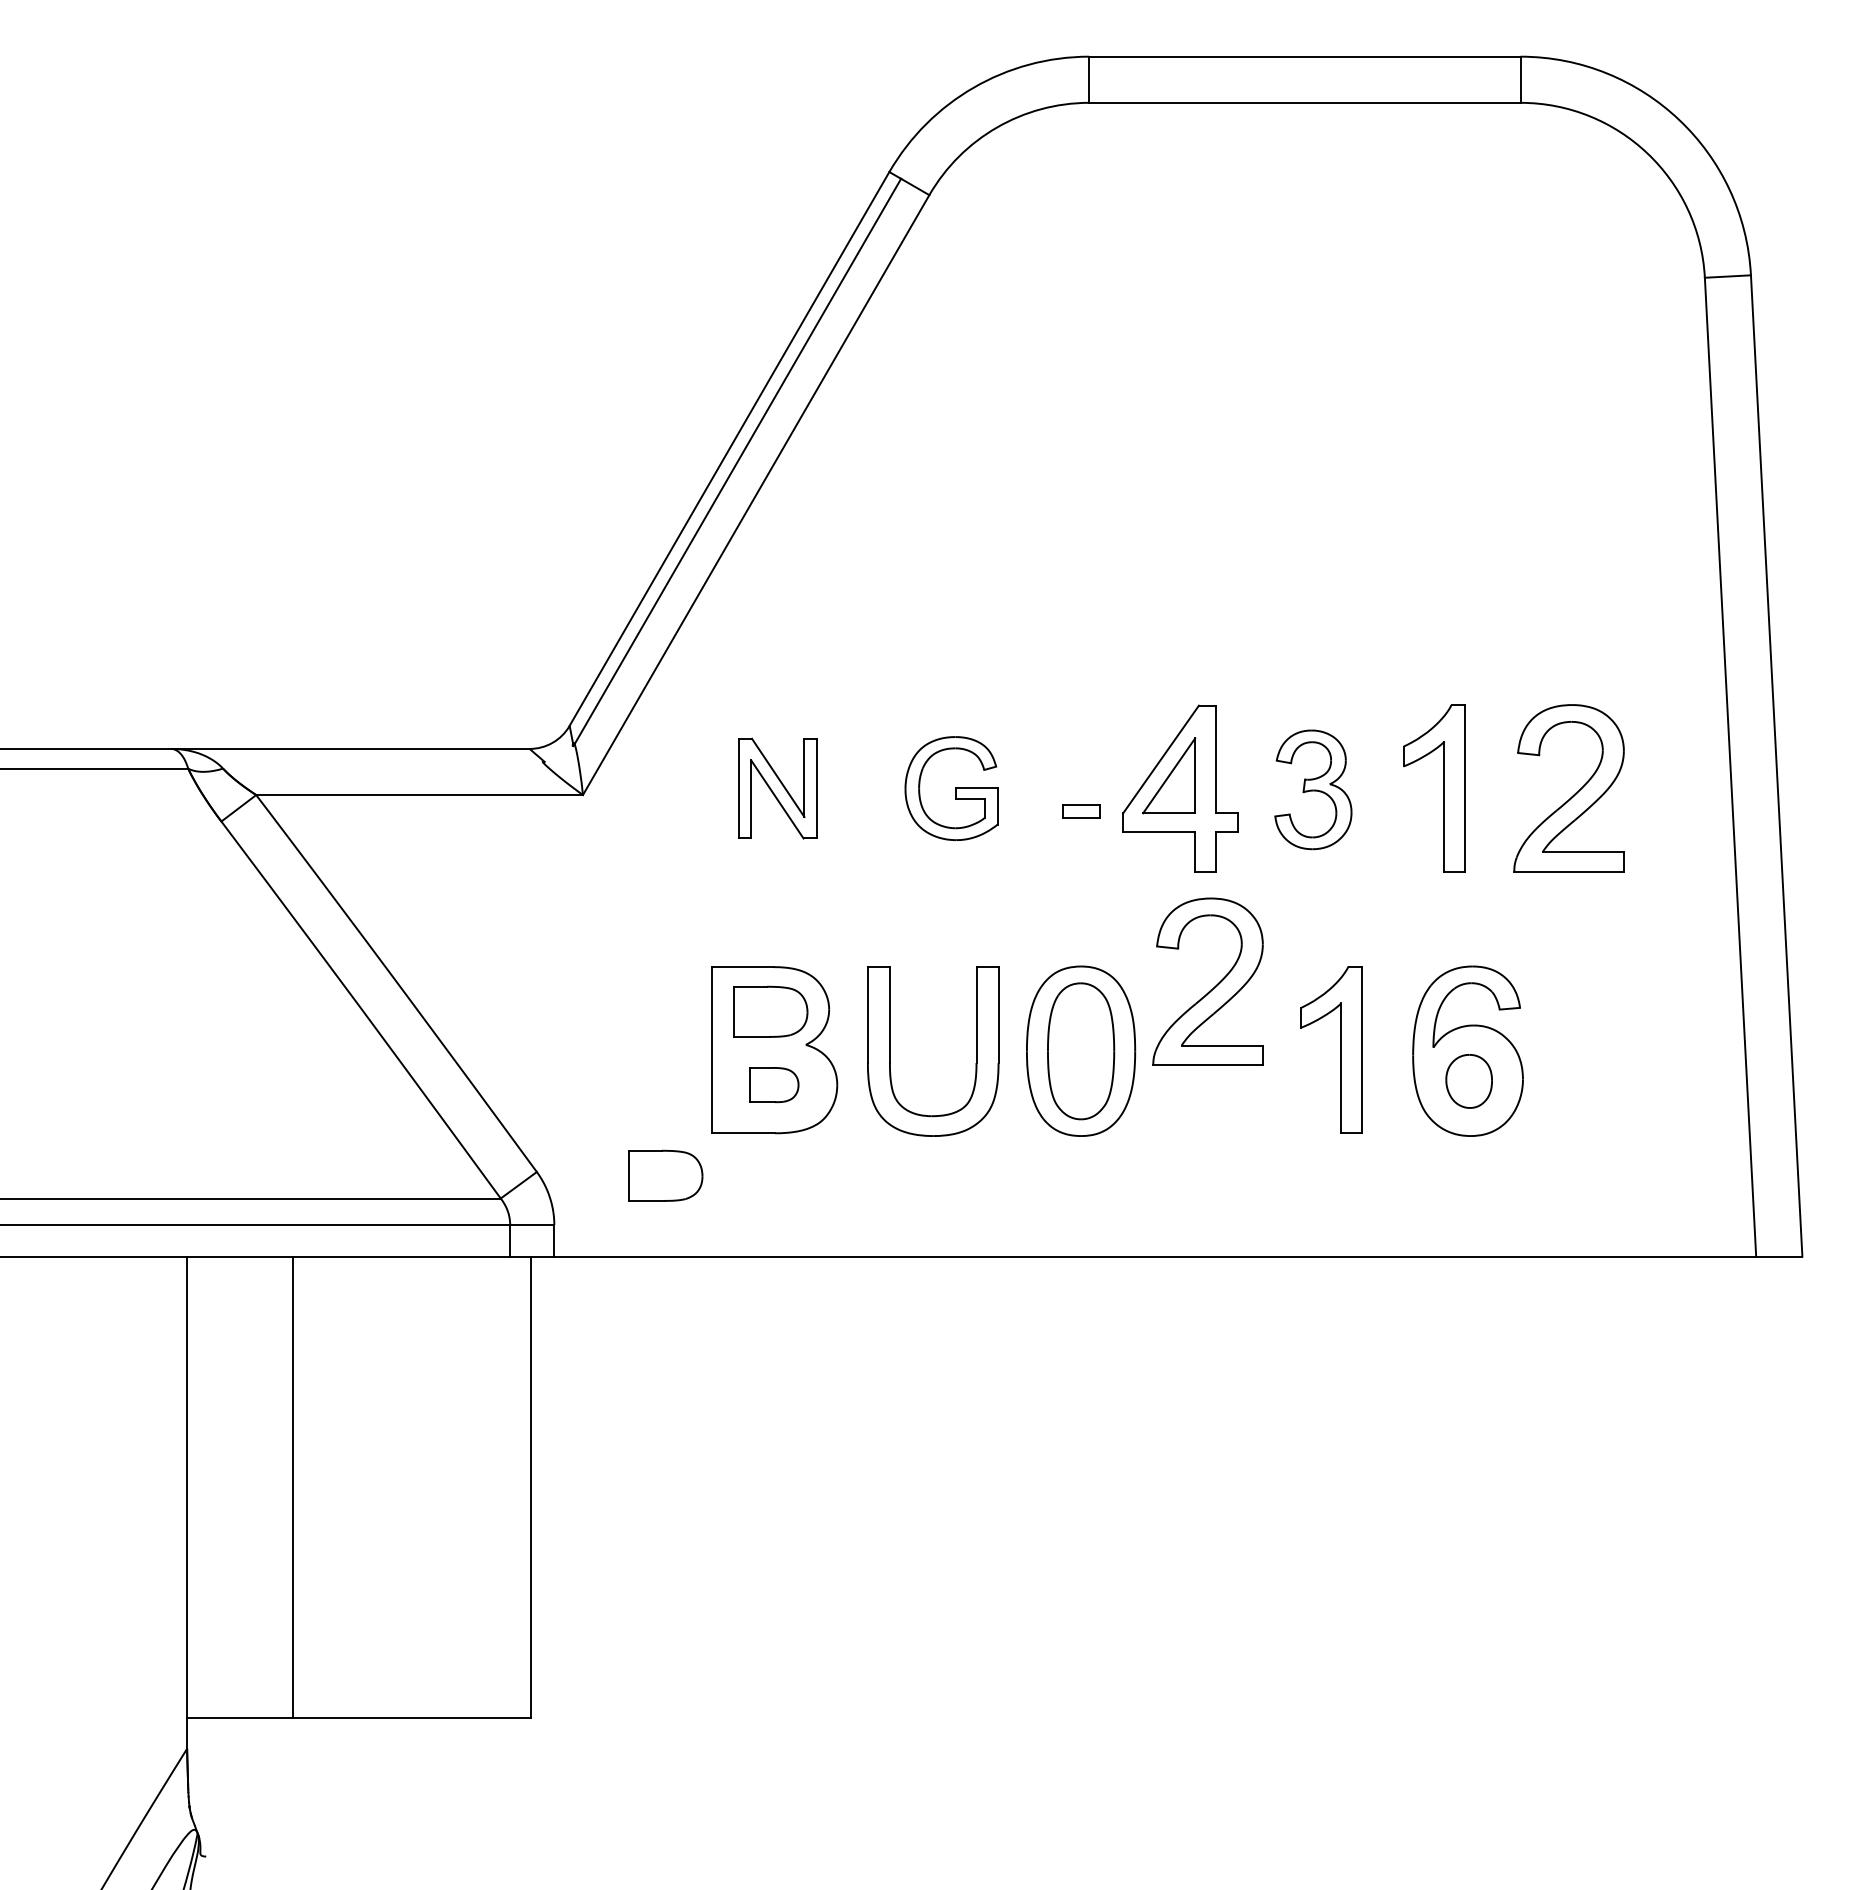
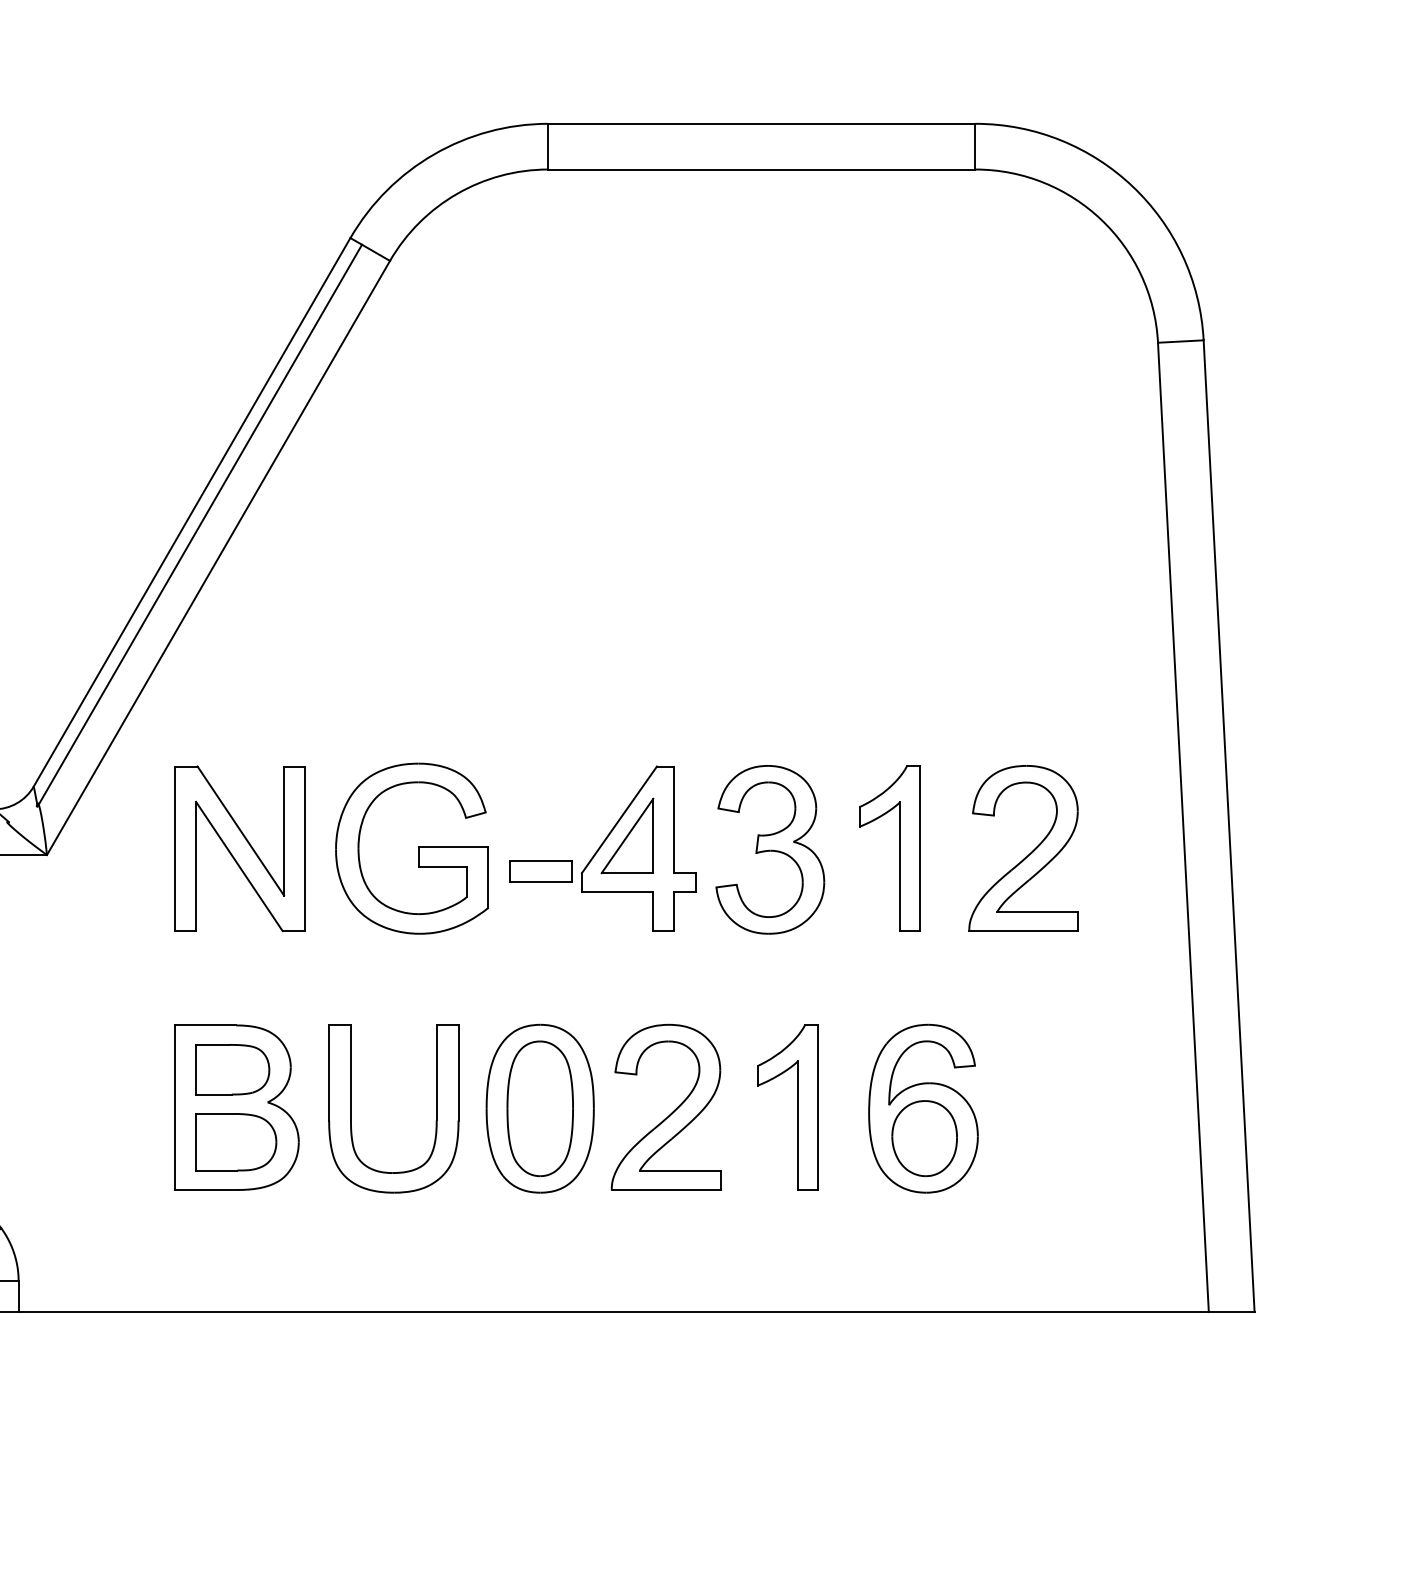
part: (777, 788) -> (239, 848), size x1.67
part: (951, 788) -> (411, 848), size x1.67
part: (1313, 789) -> (770, 849), size x1.43
part: (1081, 811) -> (540, 871), size x1.67
part: (1213, 987) -> (671, 1112), moved
part: (1468, 1081) -> (923, 1138), size x1.43
part: (774, 1084) -> (236, 1141), size x1.67
part: (665, 1175) -> (128, 1231), removed

